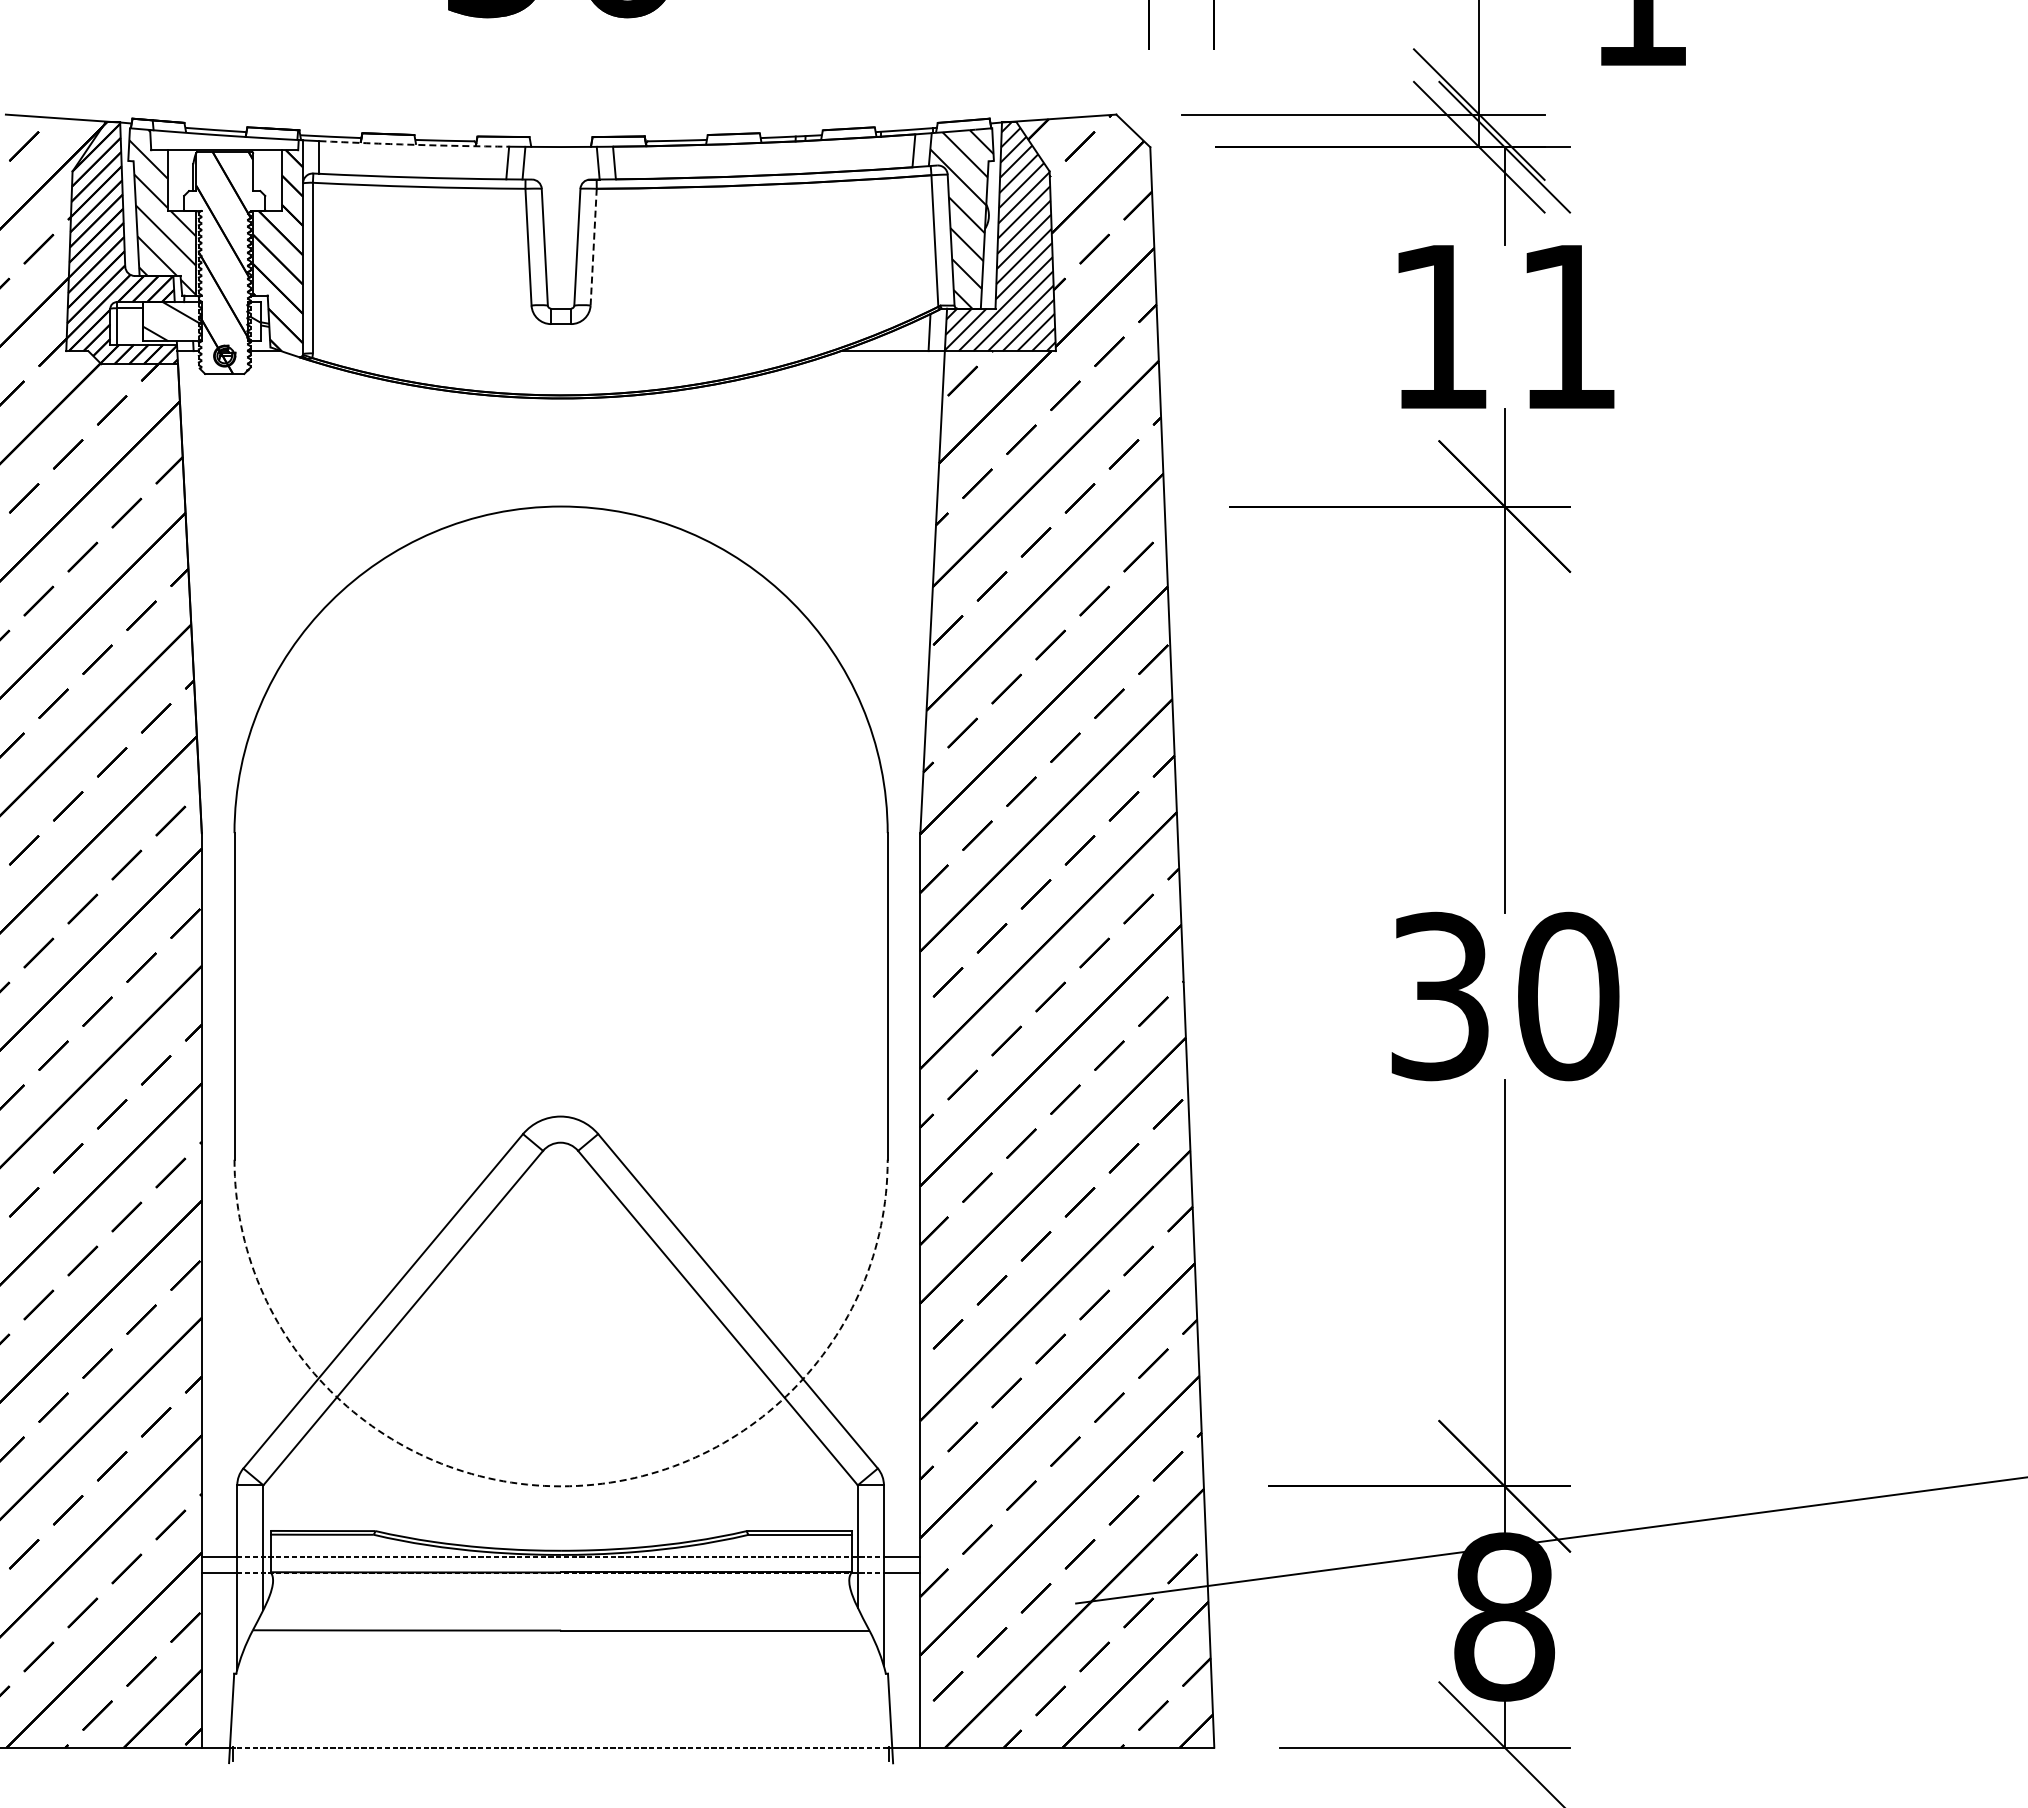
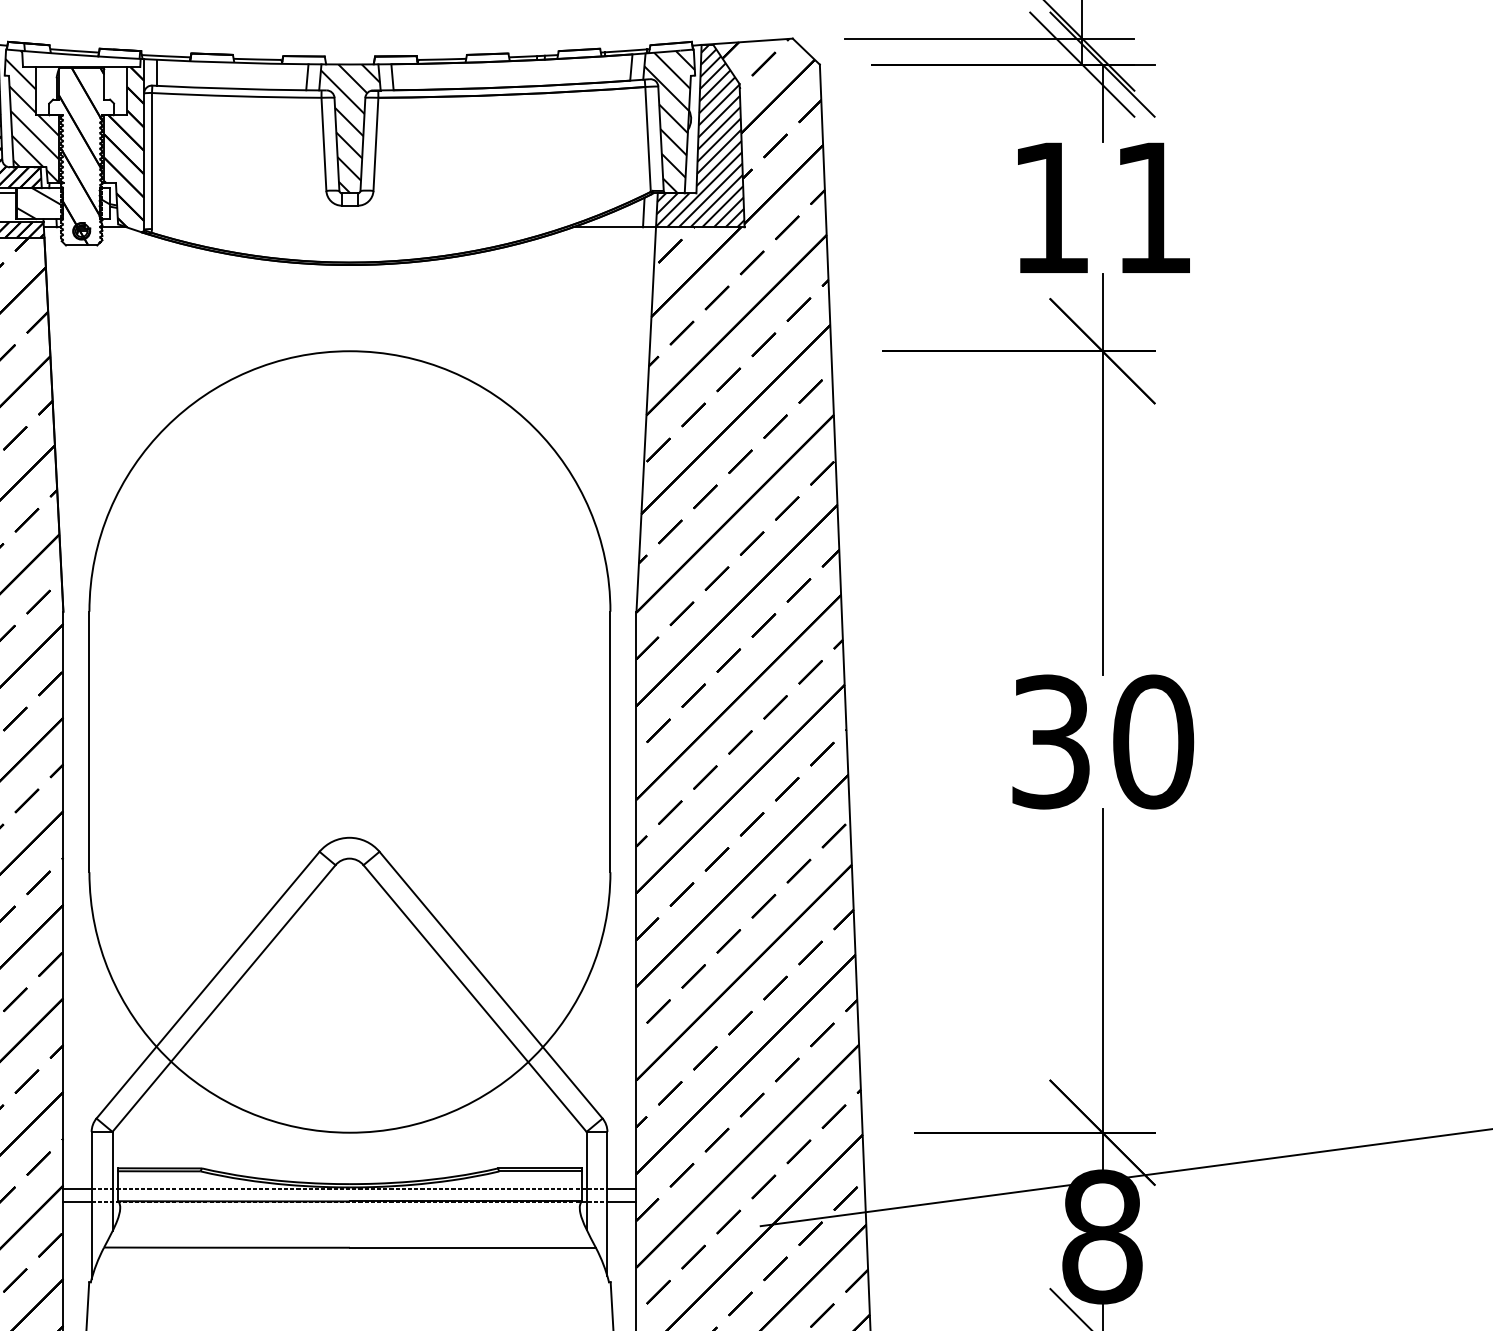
arc: (414, 144) -> (233, 62), dashed -> solid
hatch: (561, 227) -> (350, 128), added
line: (593, 246) -> (375, 143), dashed -> solid
arc: (561, 1486) -> (350, 1132), dashed -> solid

